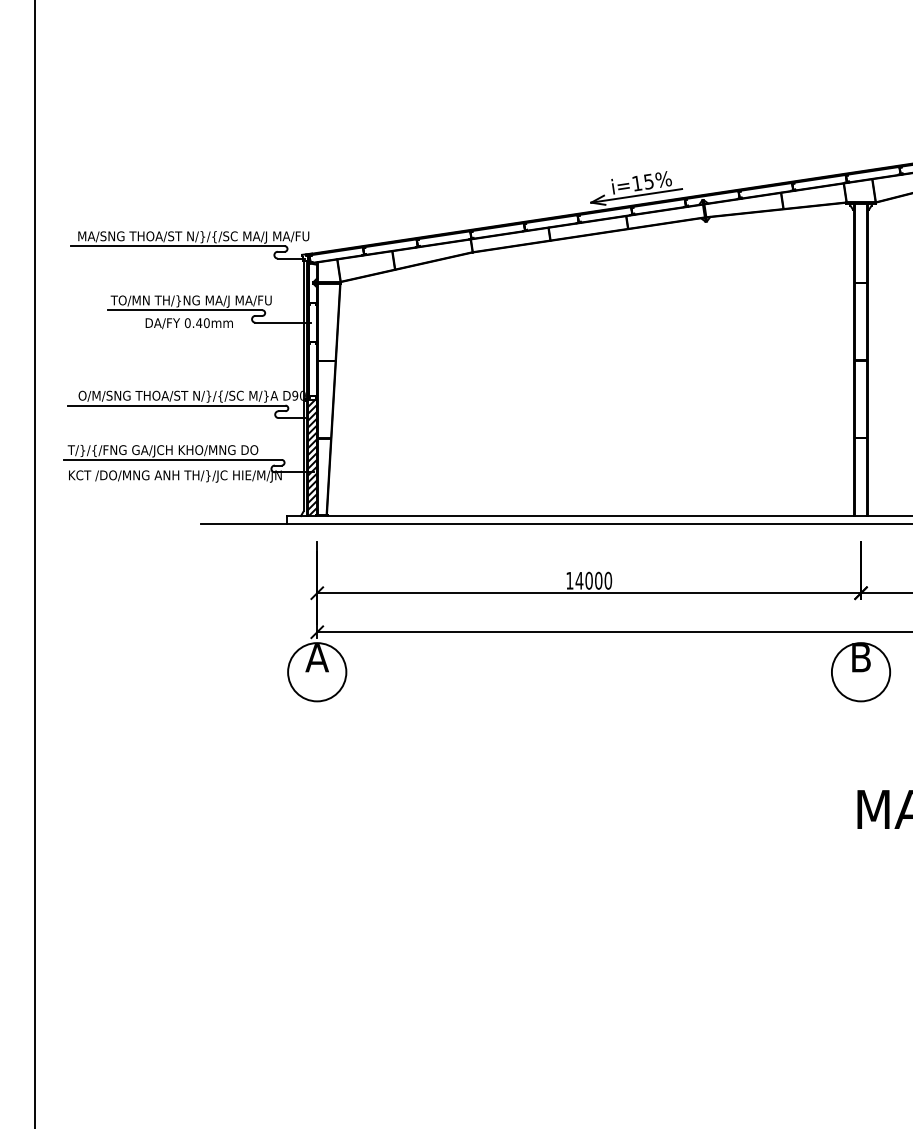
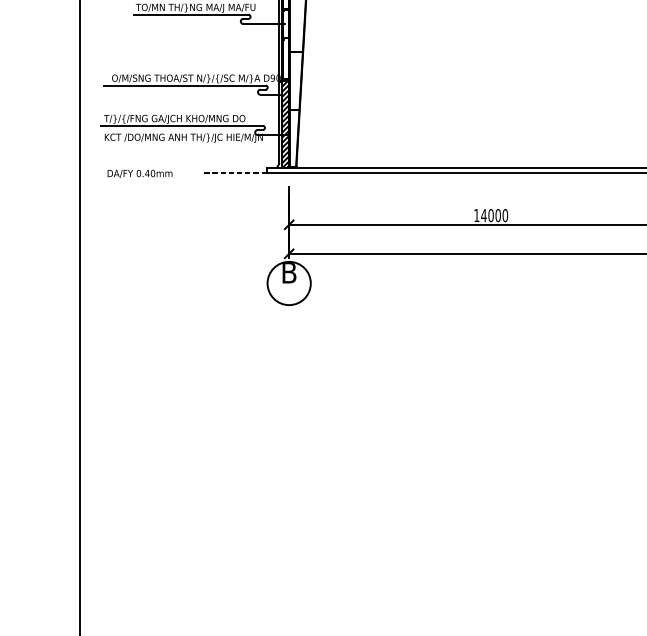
text: (188, 323) -> (139, 173), moved
line: (243, 523) -> (234, 173), solid -> dashed
text: (316, 657) -> (288, 272), A -> B

